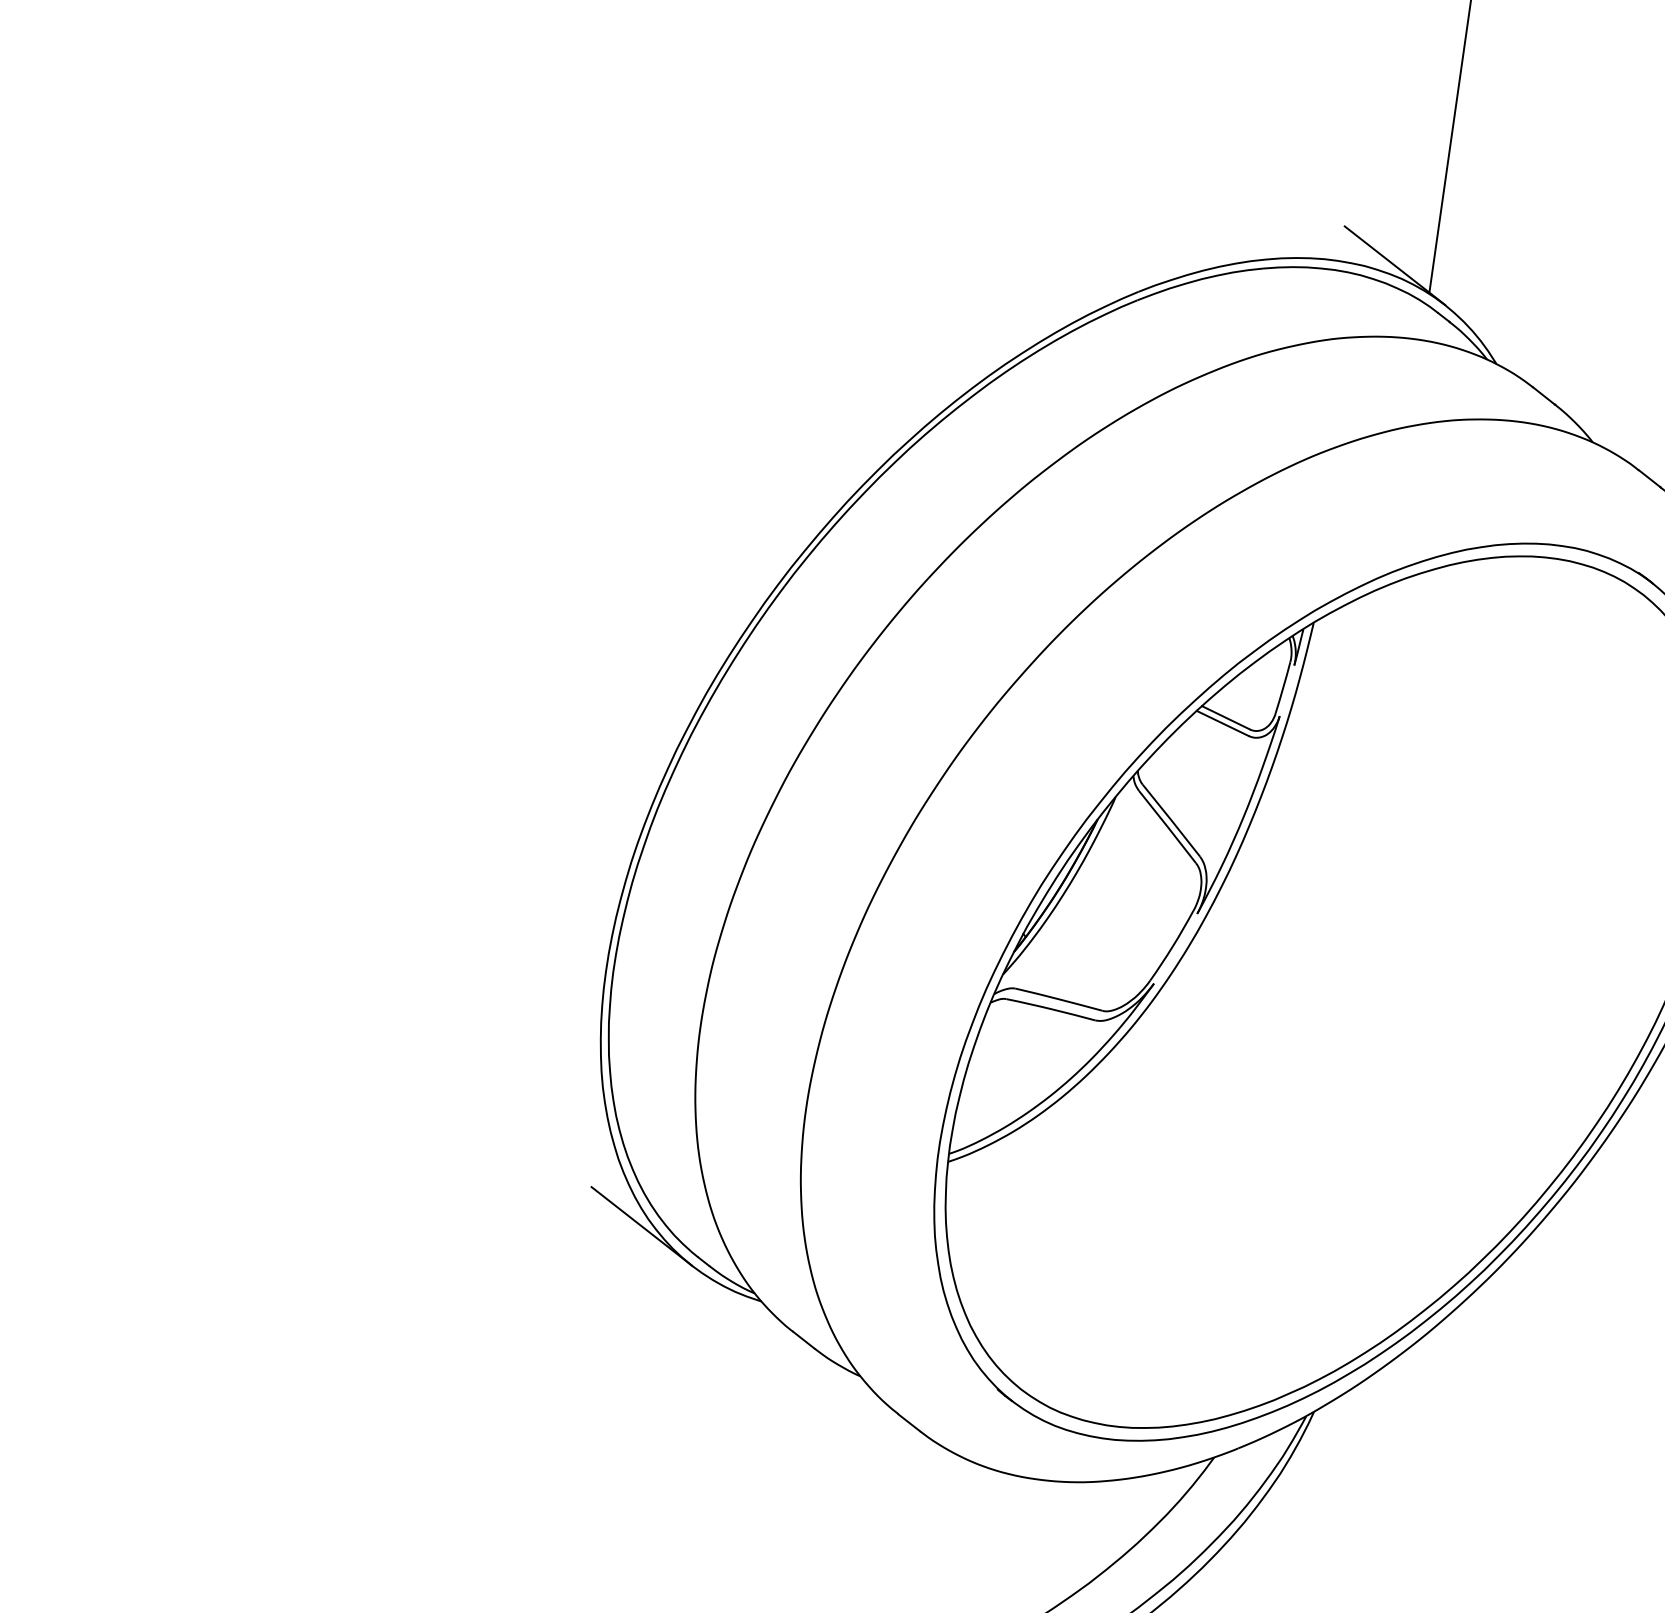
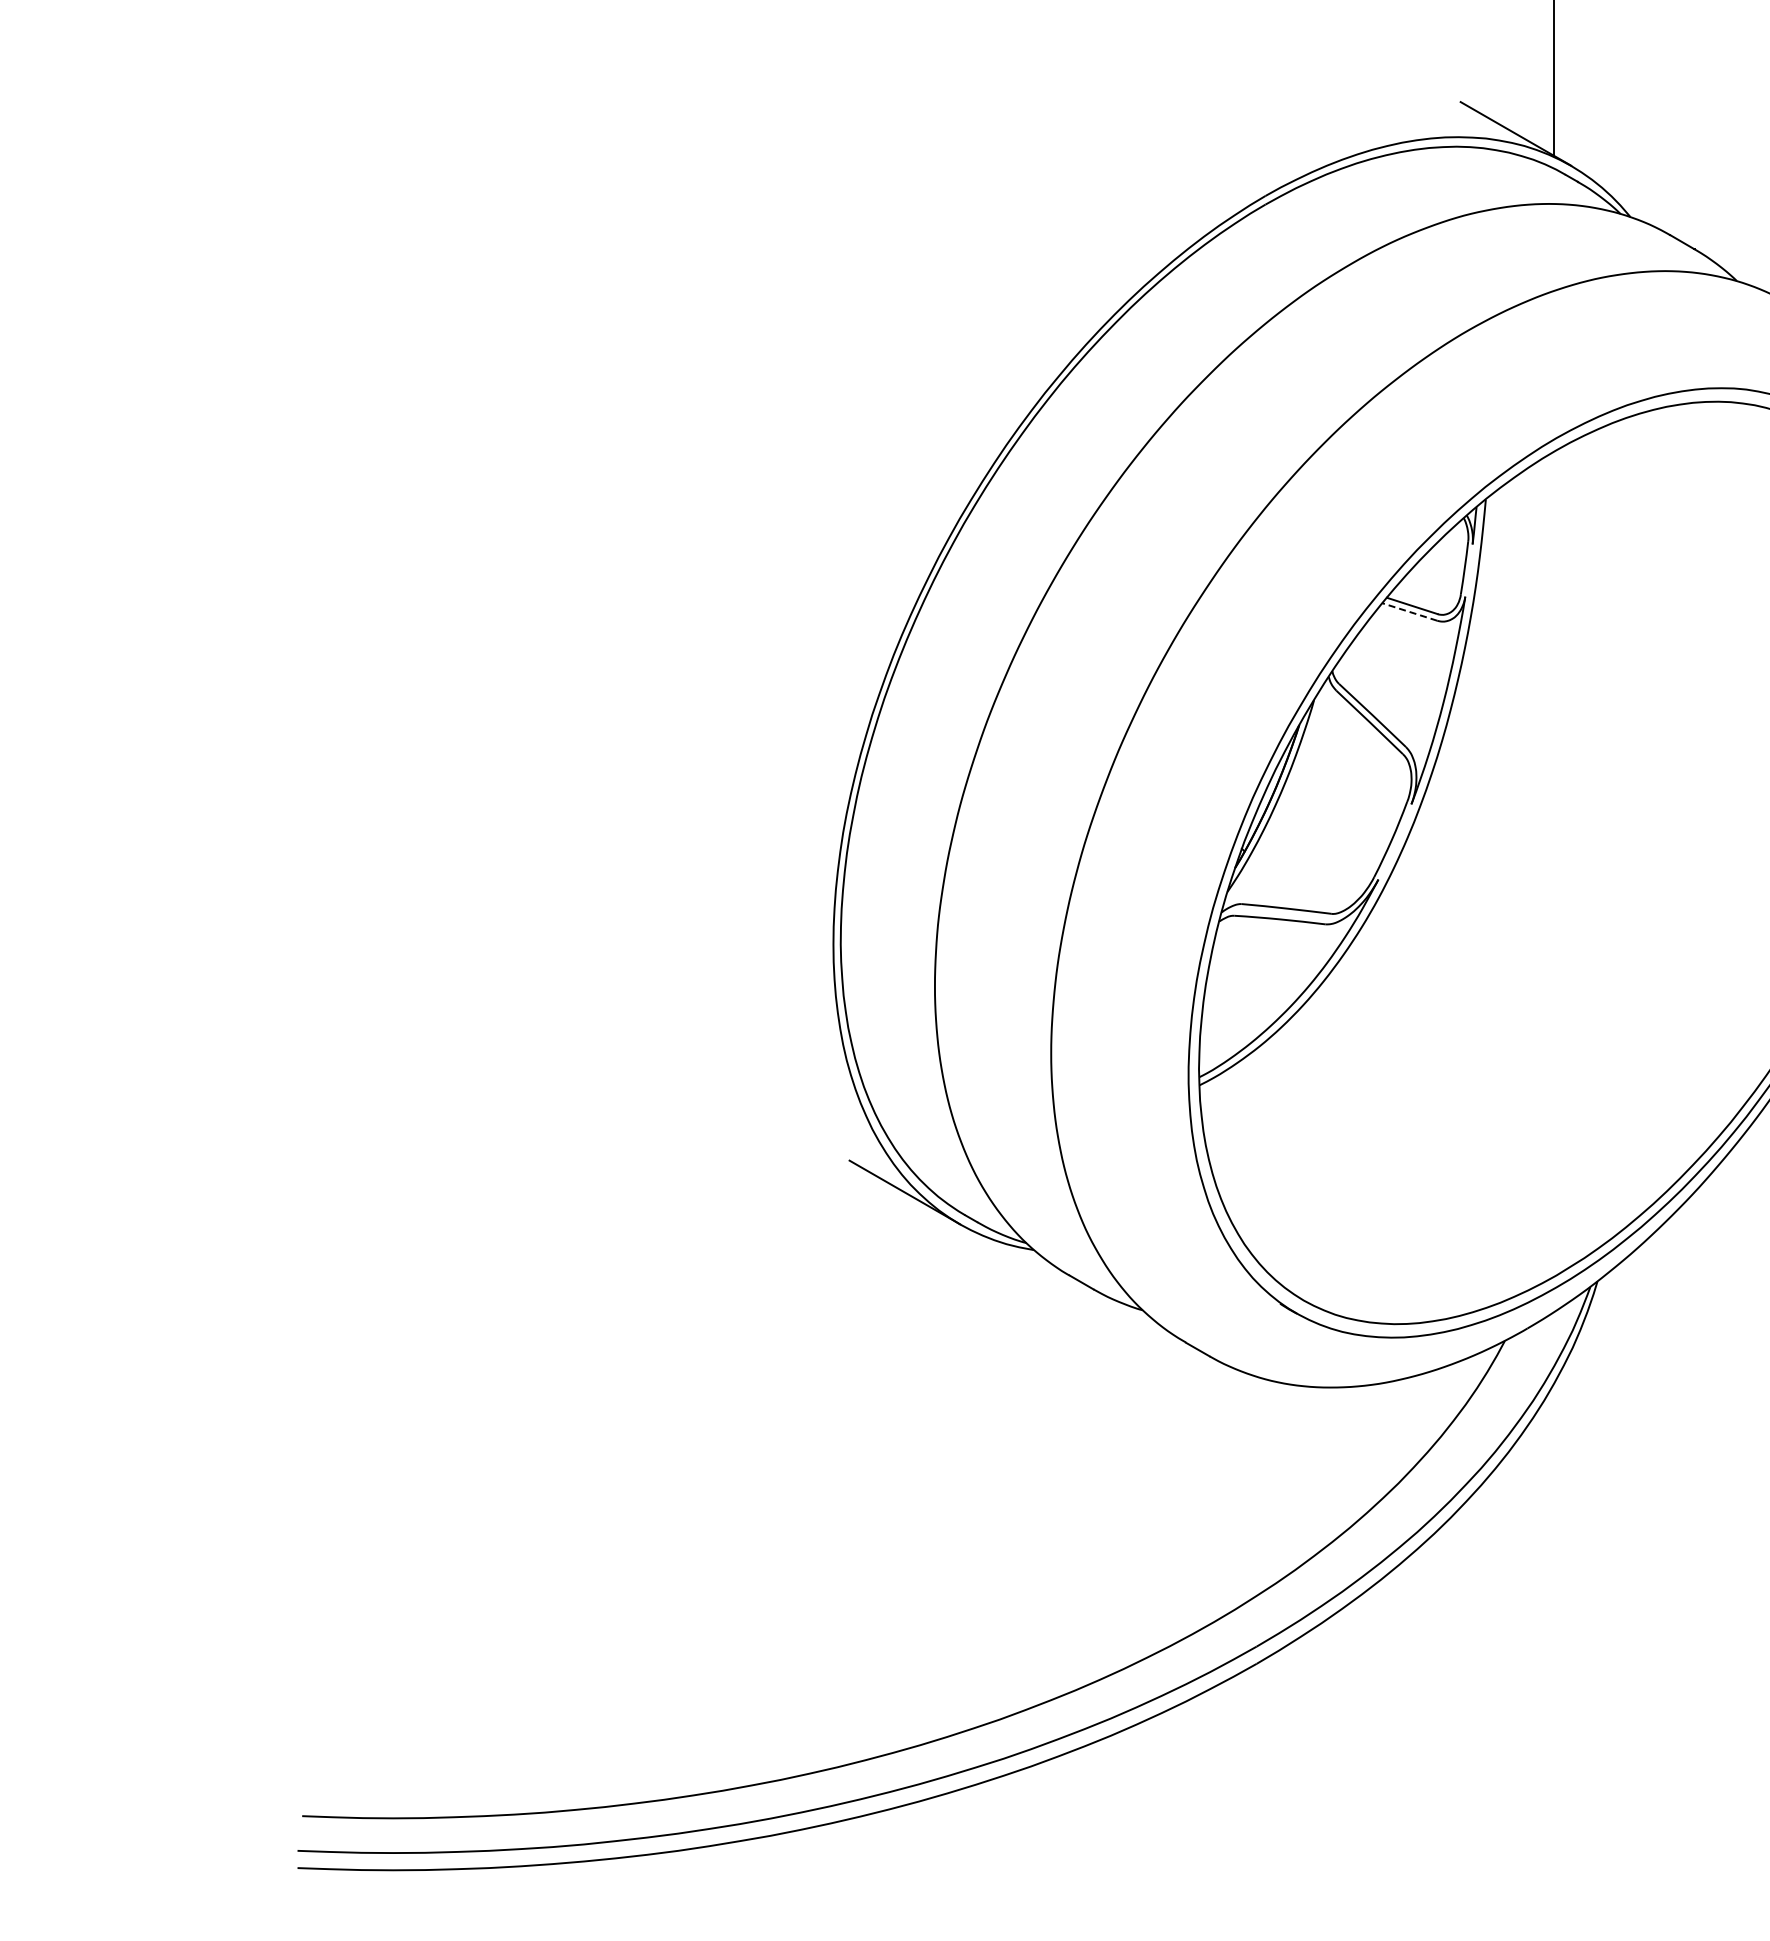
line: (1222, 723) -> (1409, 612), solid -> dashed

